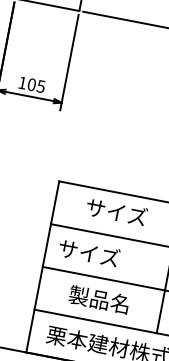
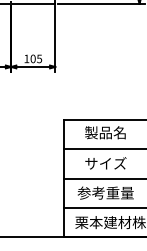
text: (116, 211) -> (105, 132), サイズ -> 製品名
text: (88, 253) -> (105, 163), moved
text: (99, 298) -> (105, 192), 製品名 -> 参考重量

